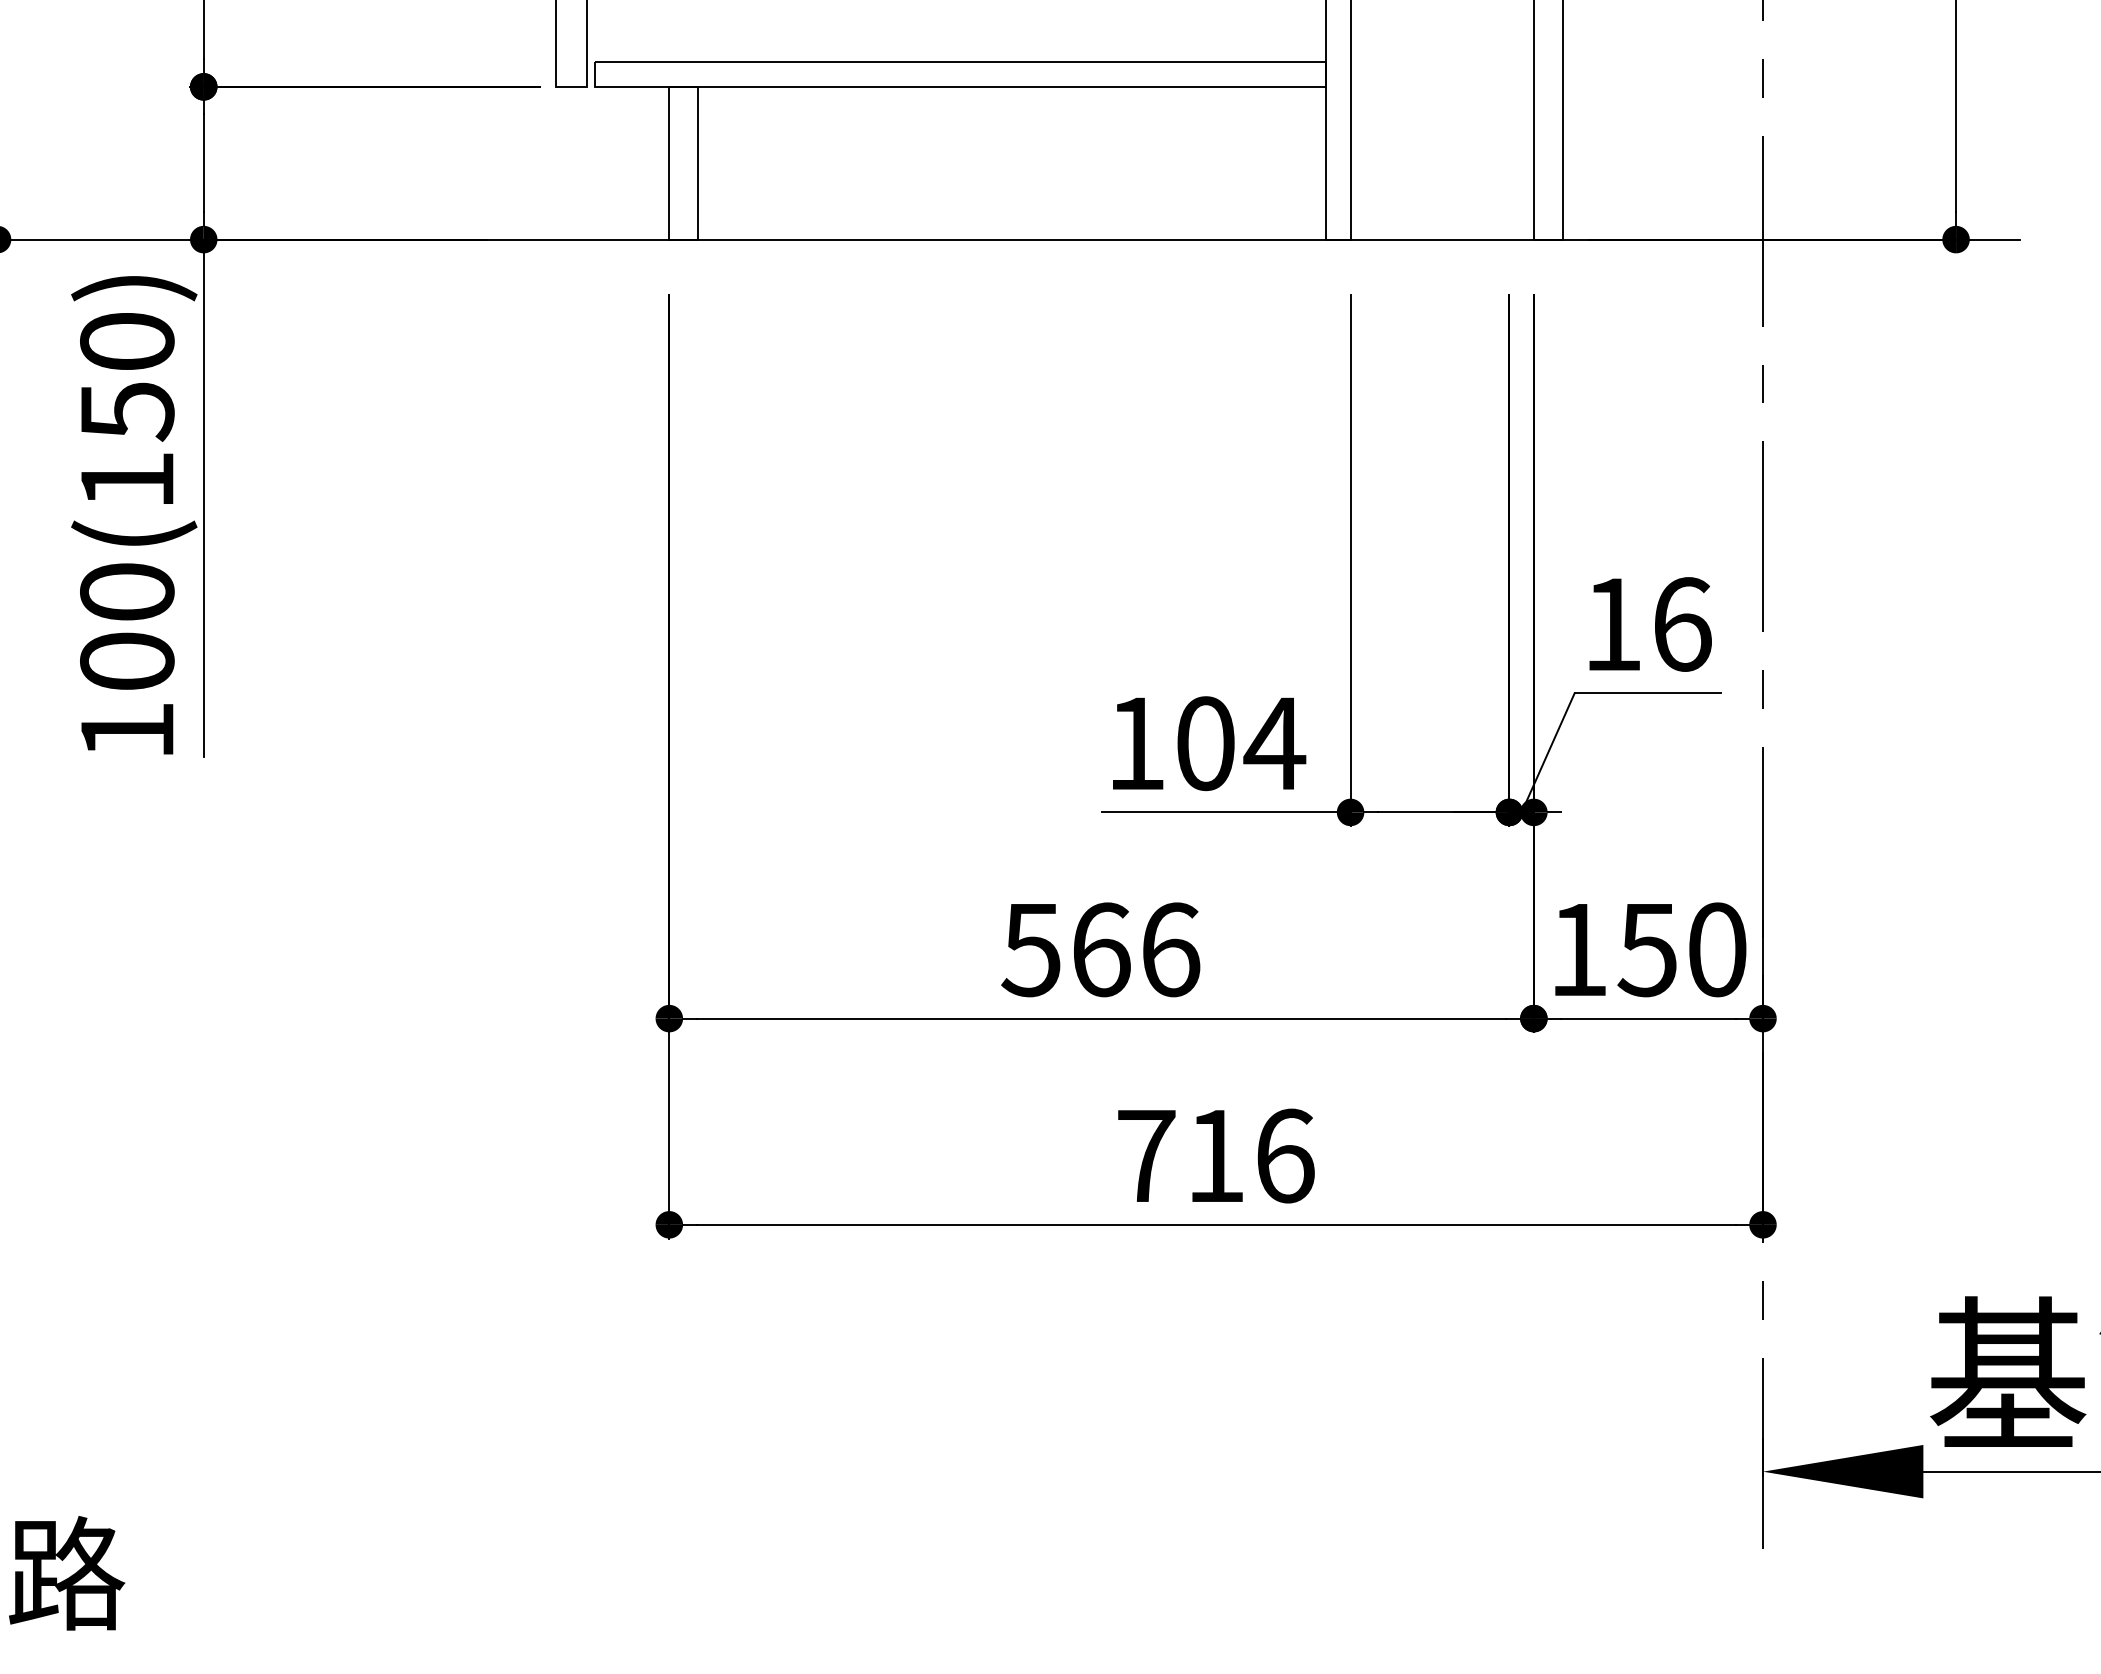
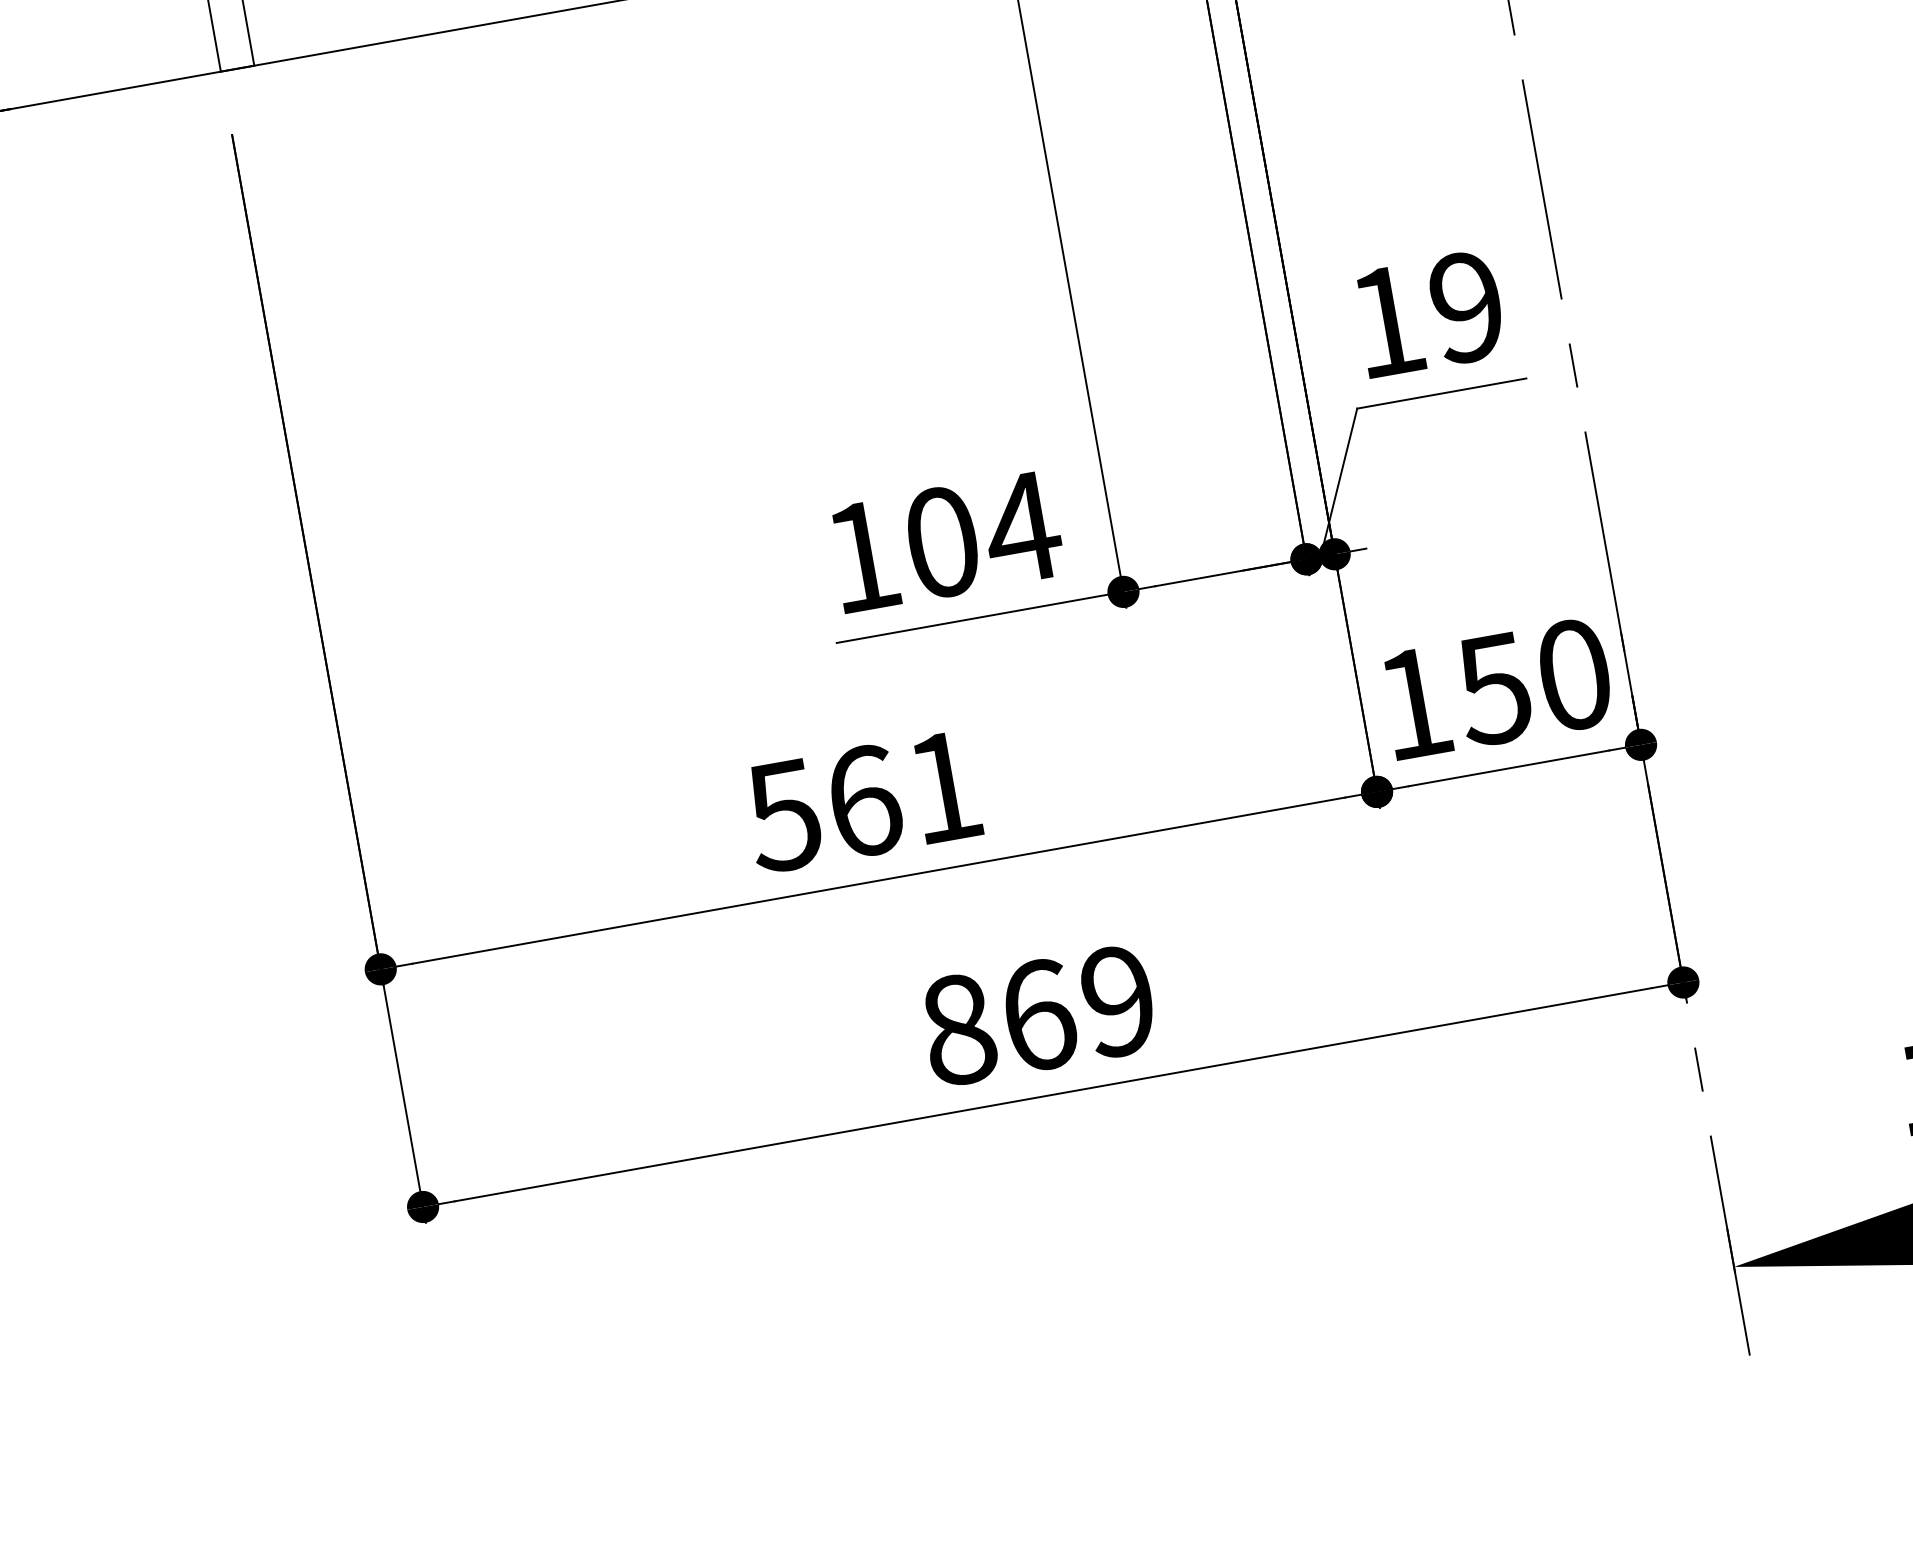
text: (1682, 624) -> (1467, 307), 16 -> 19
text: (1171, 949) -> (945, 786), 566 -> 561
text: (1215, 1155) -> (1038, 1014), 716 -> 869

